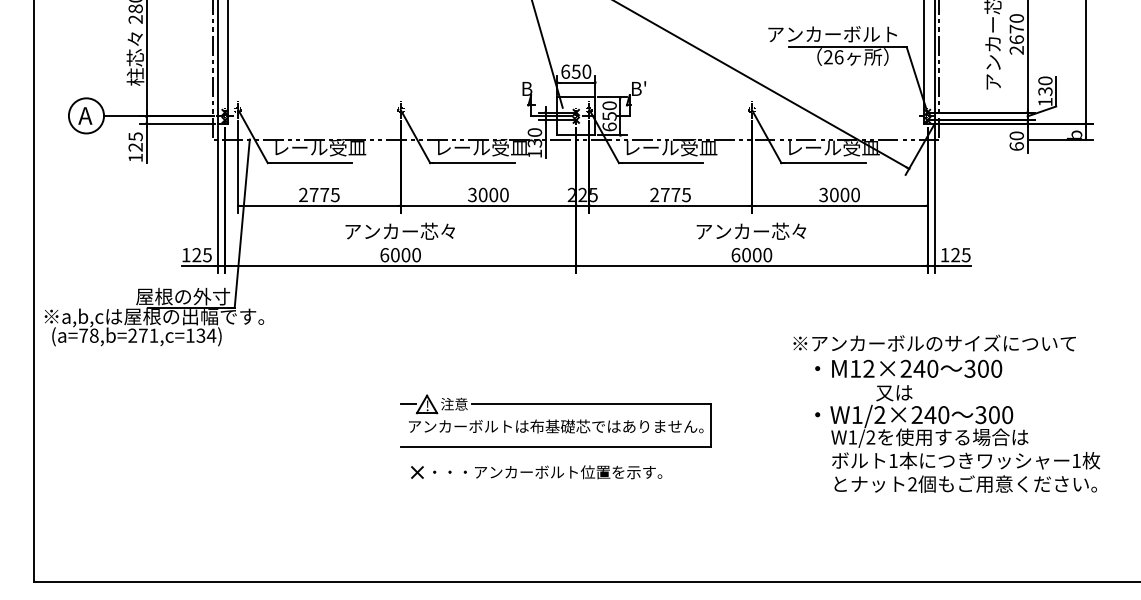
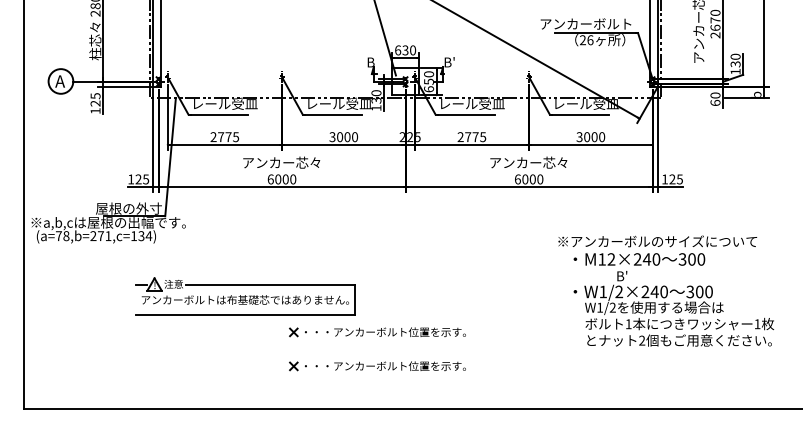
text: (576, 70) -> (405, 49), 650 -> 630
text: (893, 393) -> (628, 276), 又は -> B'
part: (556, 421) -> (245, 296), moved
part: (536, 521) -> (377, 366), added

